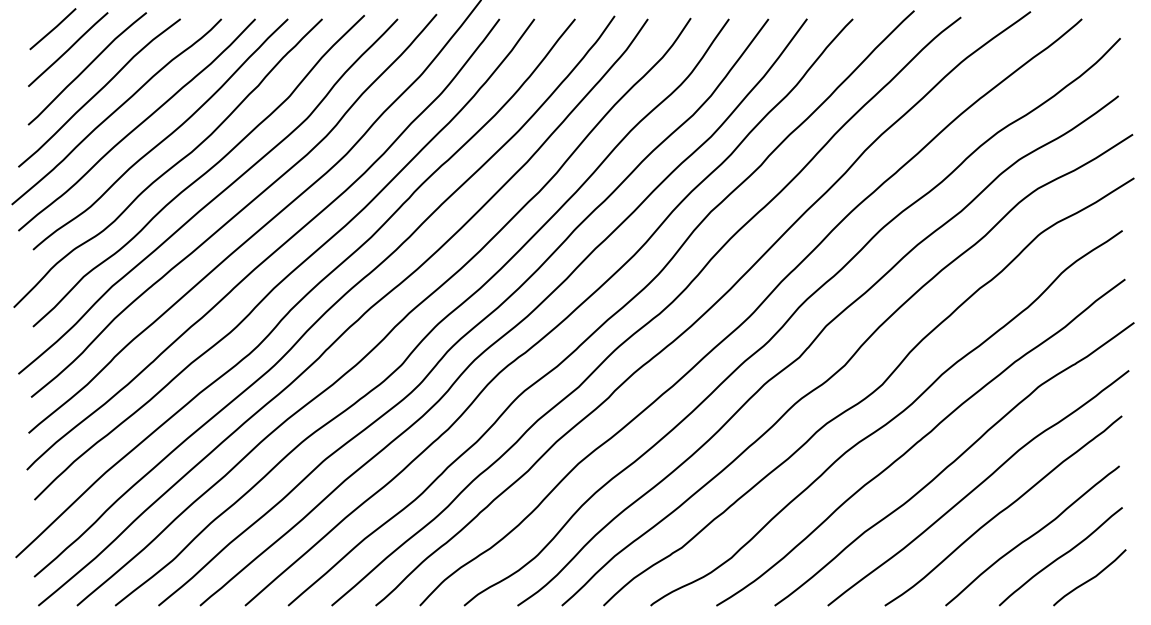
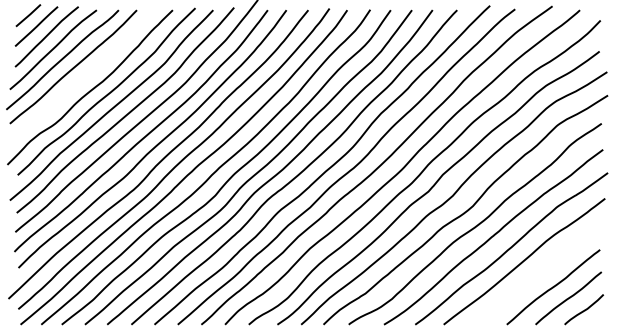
curve: (161, 138) -> (86, 74), removed
curve: (1002, 510) -> (537, 273), removed

